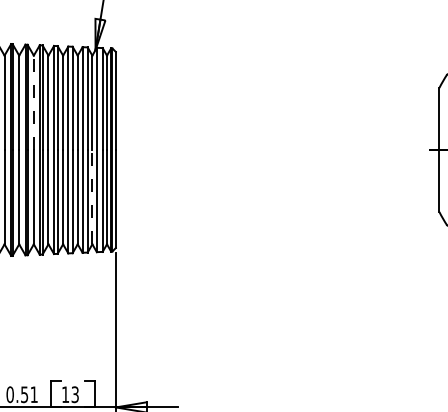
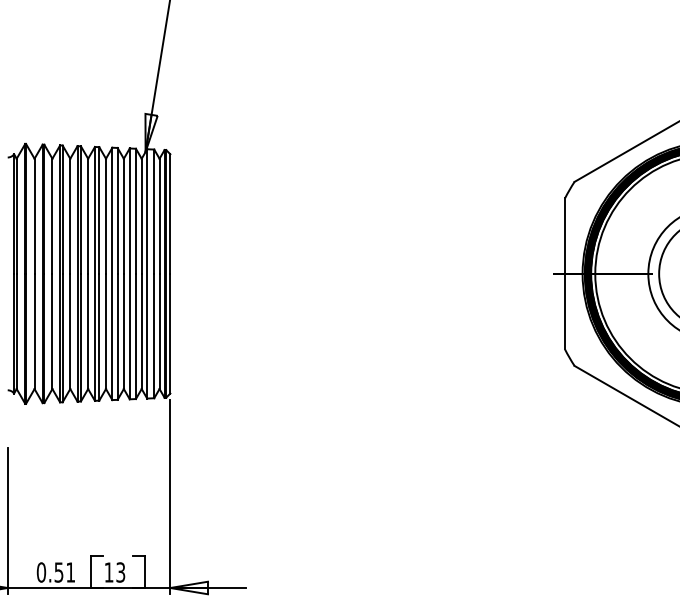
line: (34, 102) -> (70, 216), dashed -> solid
line: (92, 197) -> (141, 331), dashed -> solid

